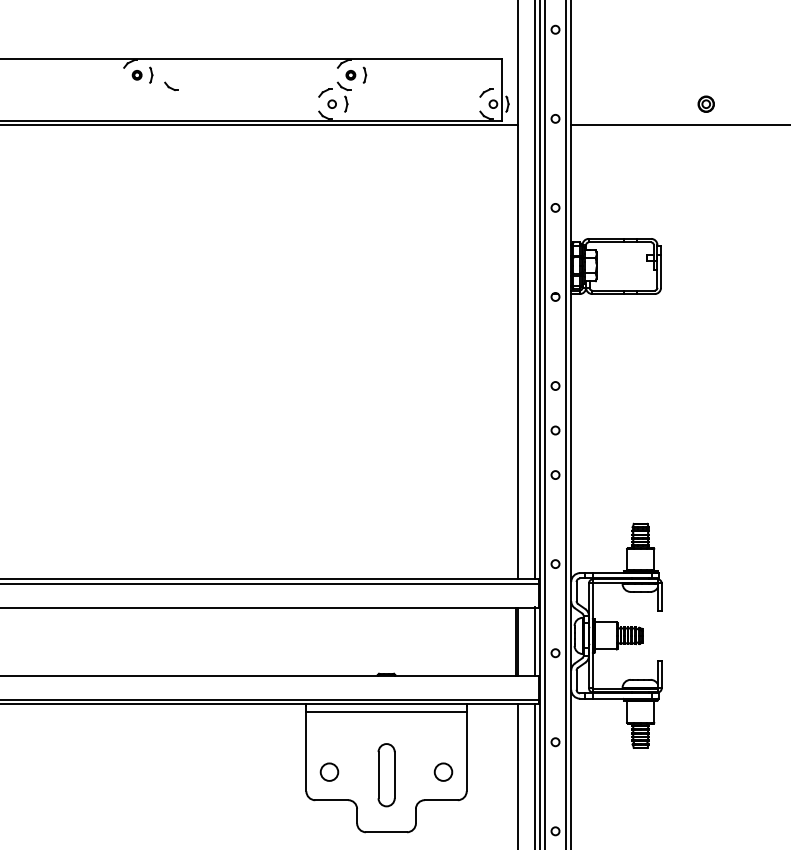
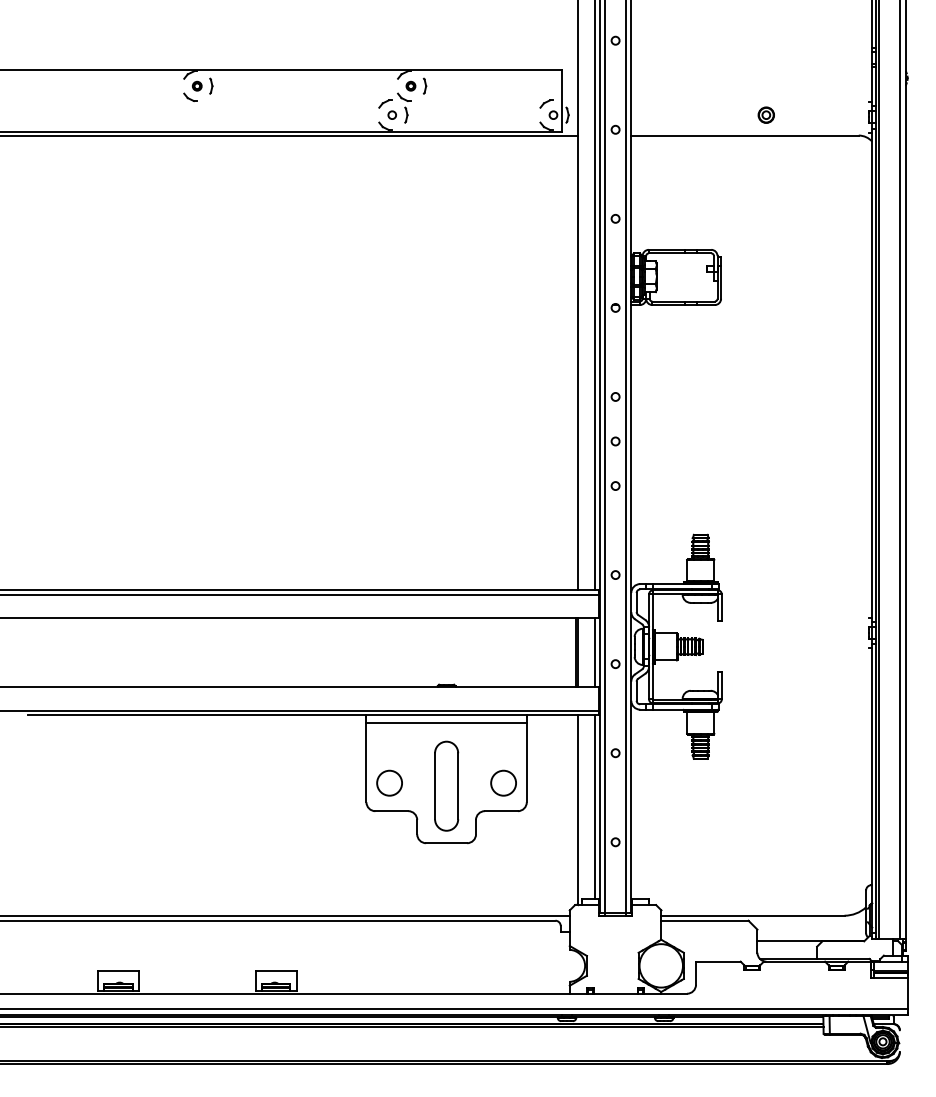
part: (171, 85) -> (190, 96), moved
circle: (329, 771) -> (389, 782), size x1.43
circle: (443, 771) -> (503, 782), size x1.43
part: (386, 774) -> (446, 785), size x1.43

